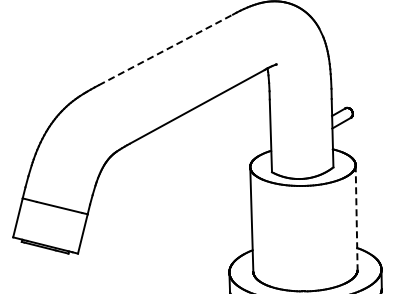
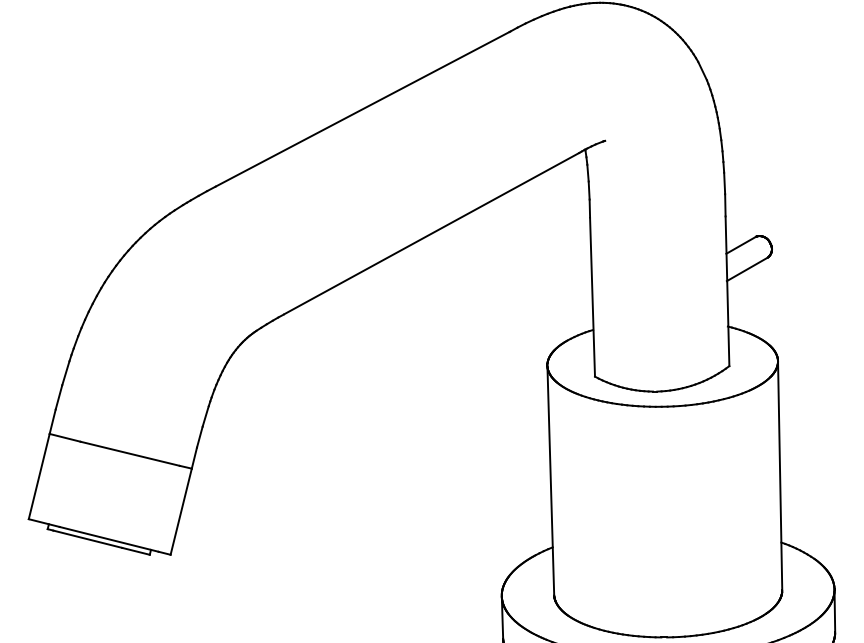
line: (166, 49) -> (364, 108), dashed -> solid
line: (356, 218) -> (779, 477), dashed -> solid

